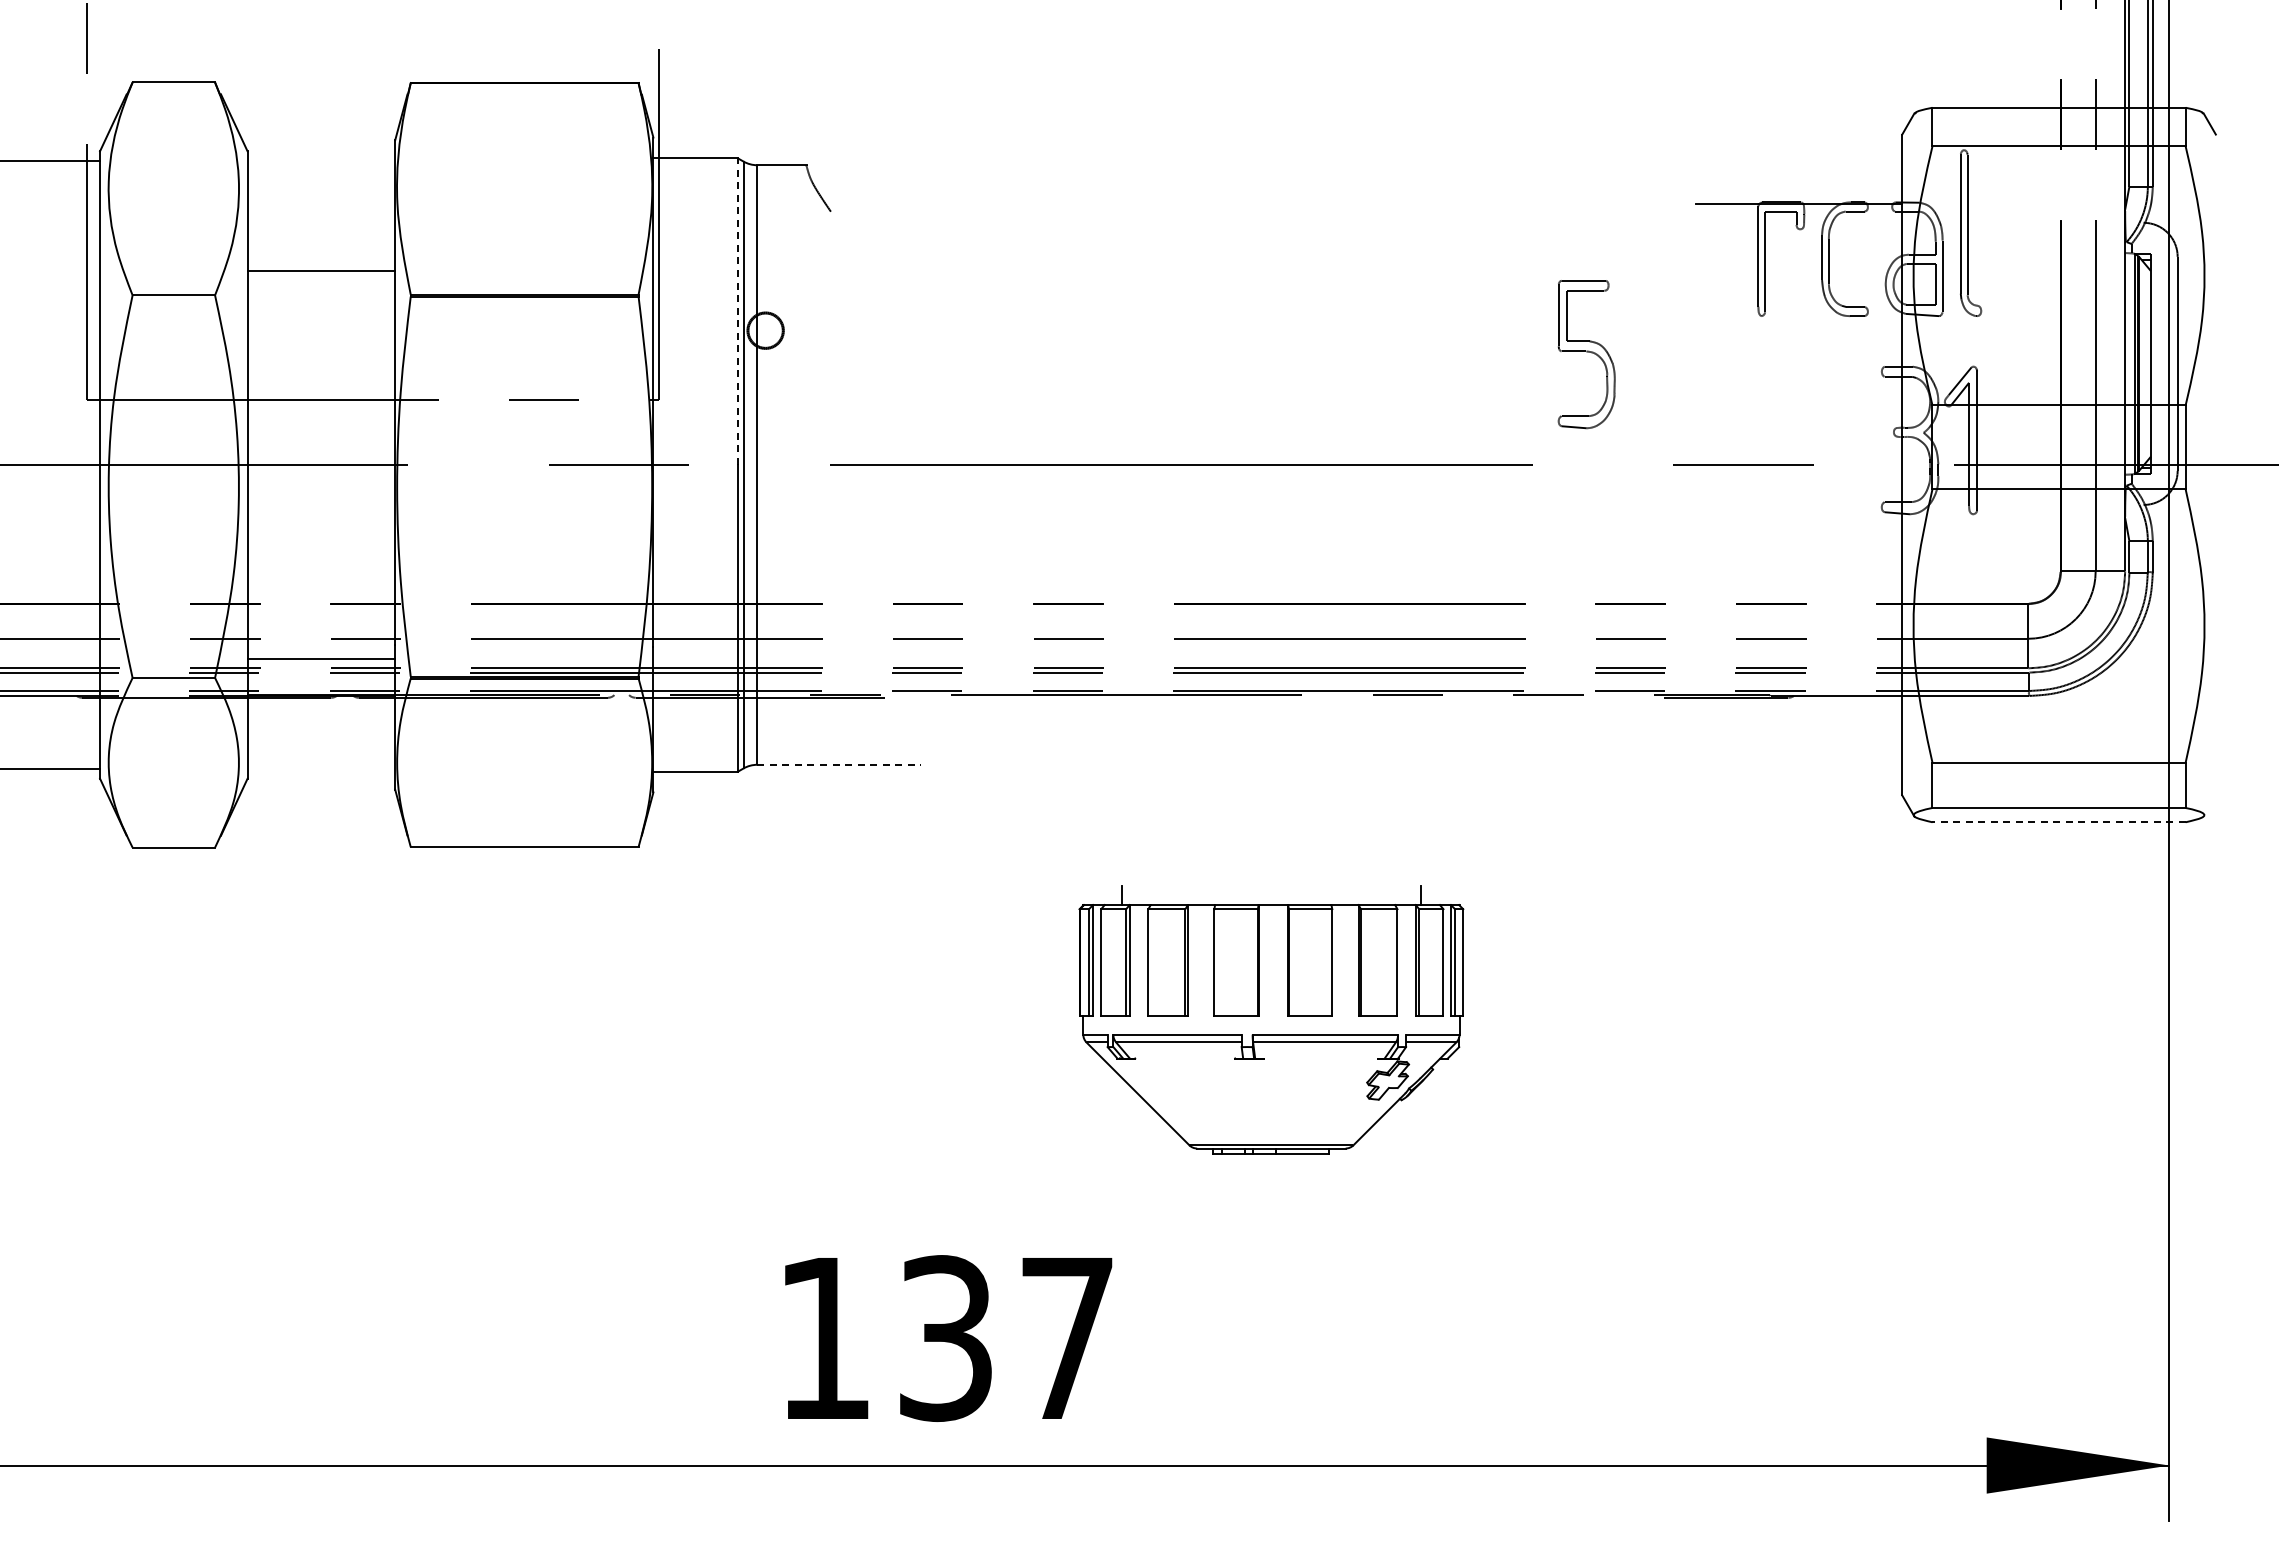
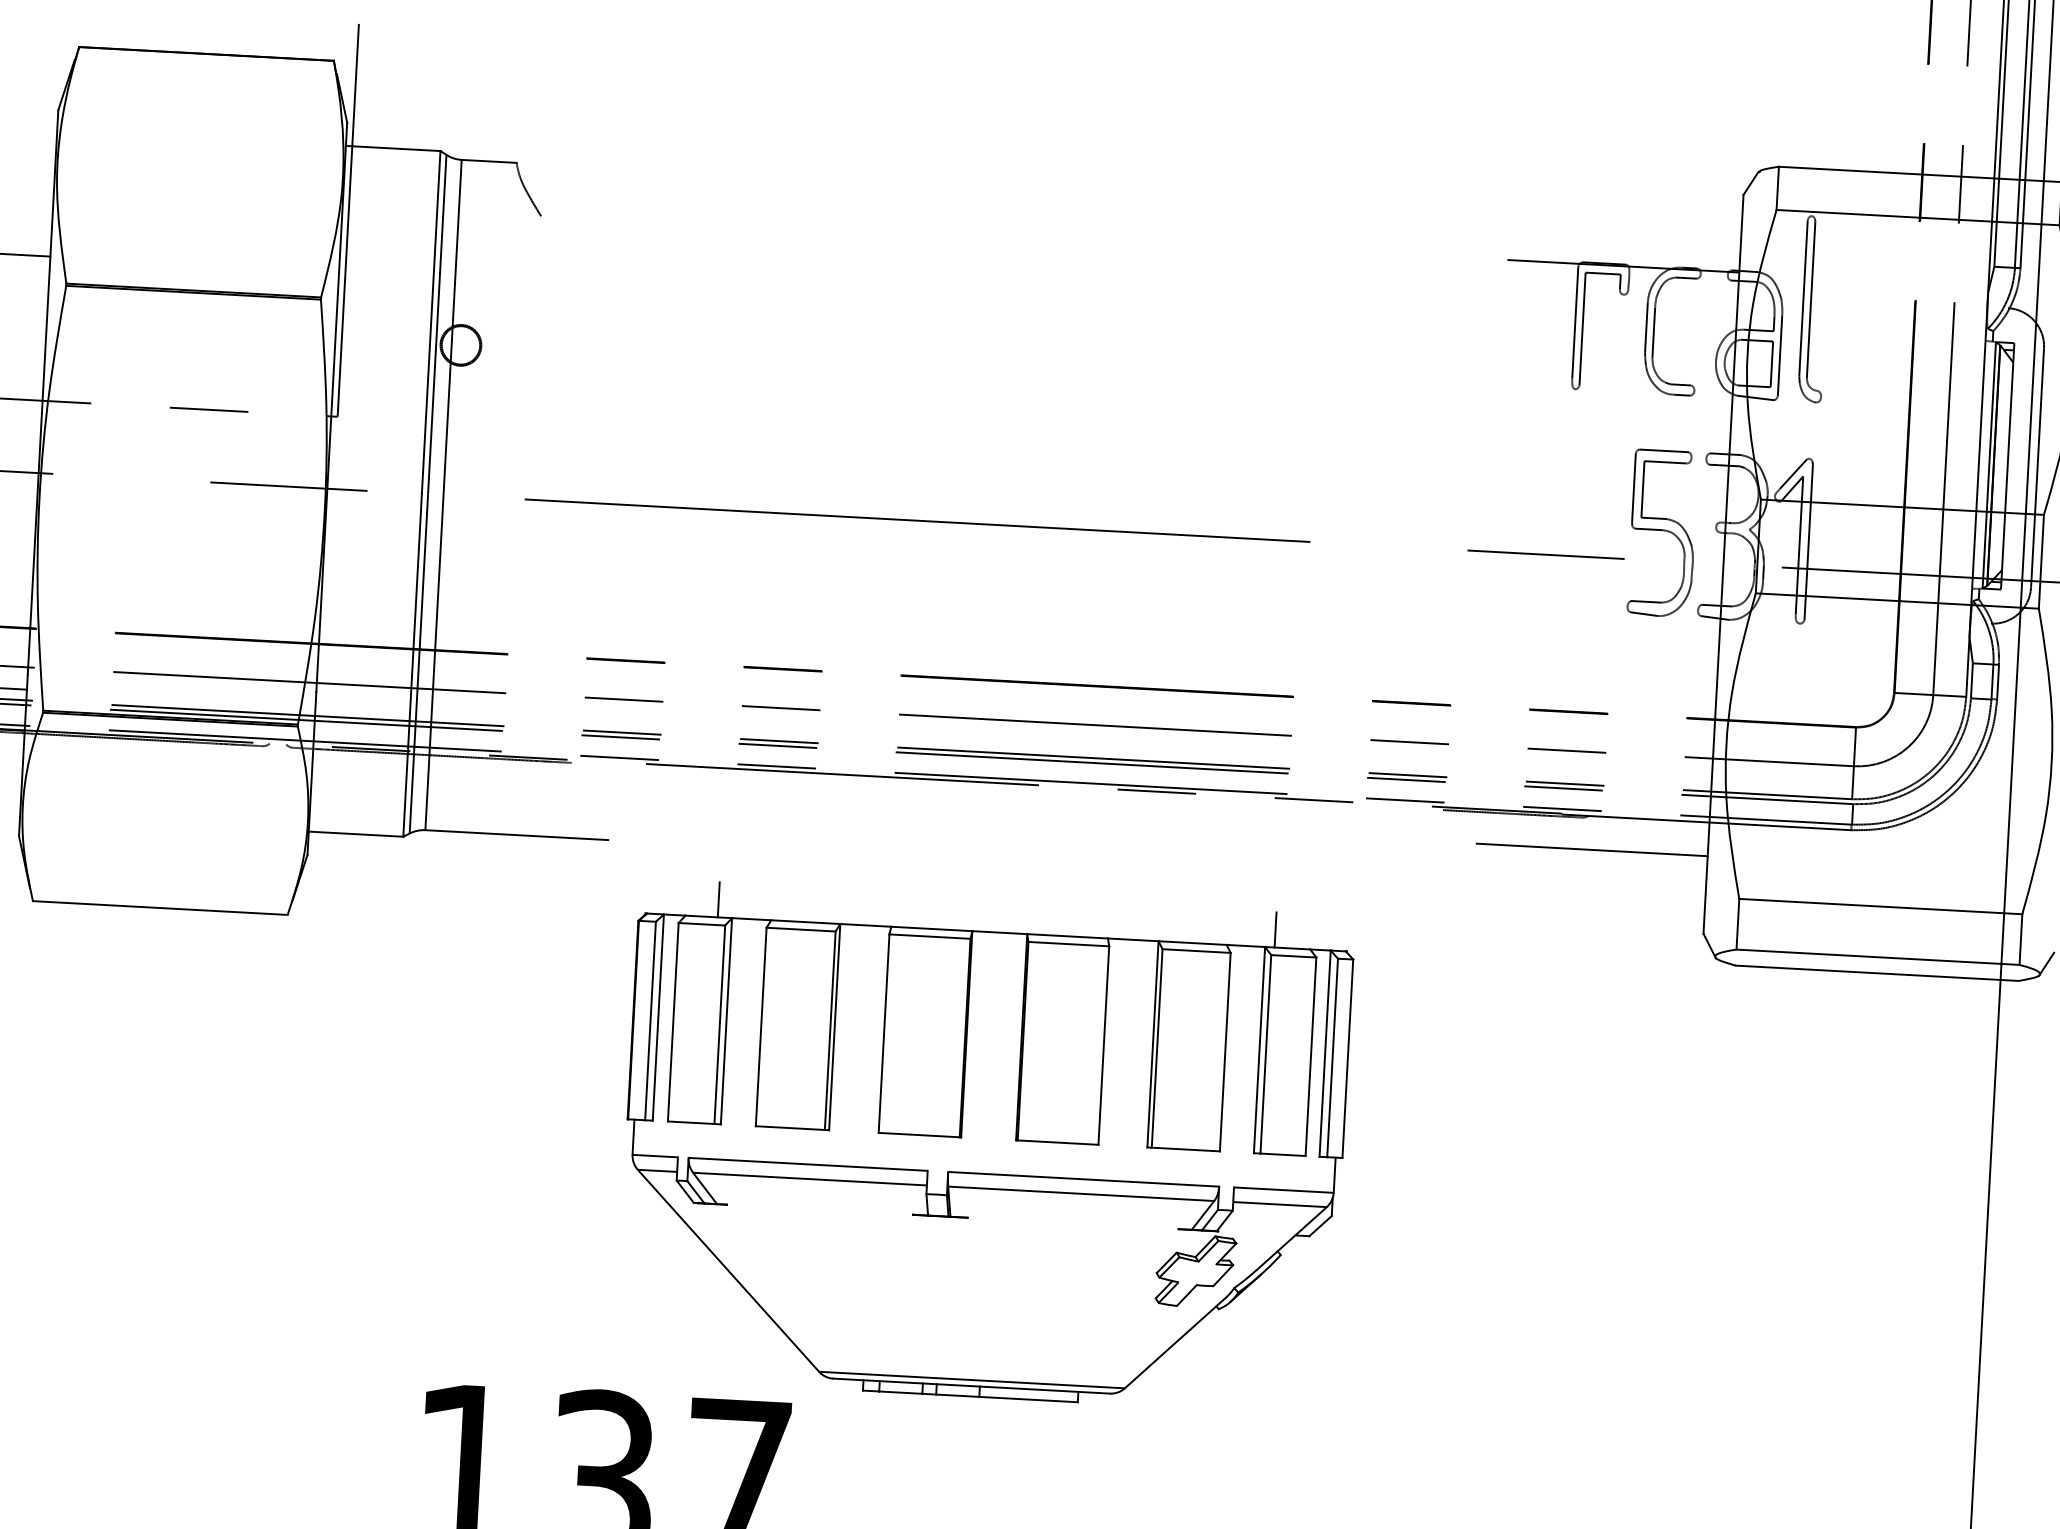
line: (737, 311) -> (430, 322), dashed -> solid
part: (1586, 354) -> (1662, 533), moved
line: (1798, 726) -> (1591, 850), added
line: (839, 764) -> (517, 834), dashed -> solid
line: (2209, 805) -> (2046, 963), added
line: (2059, 822) -> (1877, 973), dashed -> solid
part: (1271, 1019) -> (984, 1146), size x1.67

